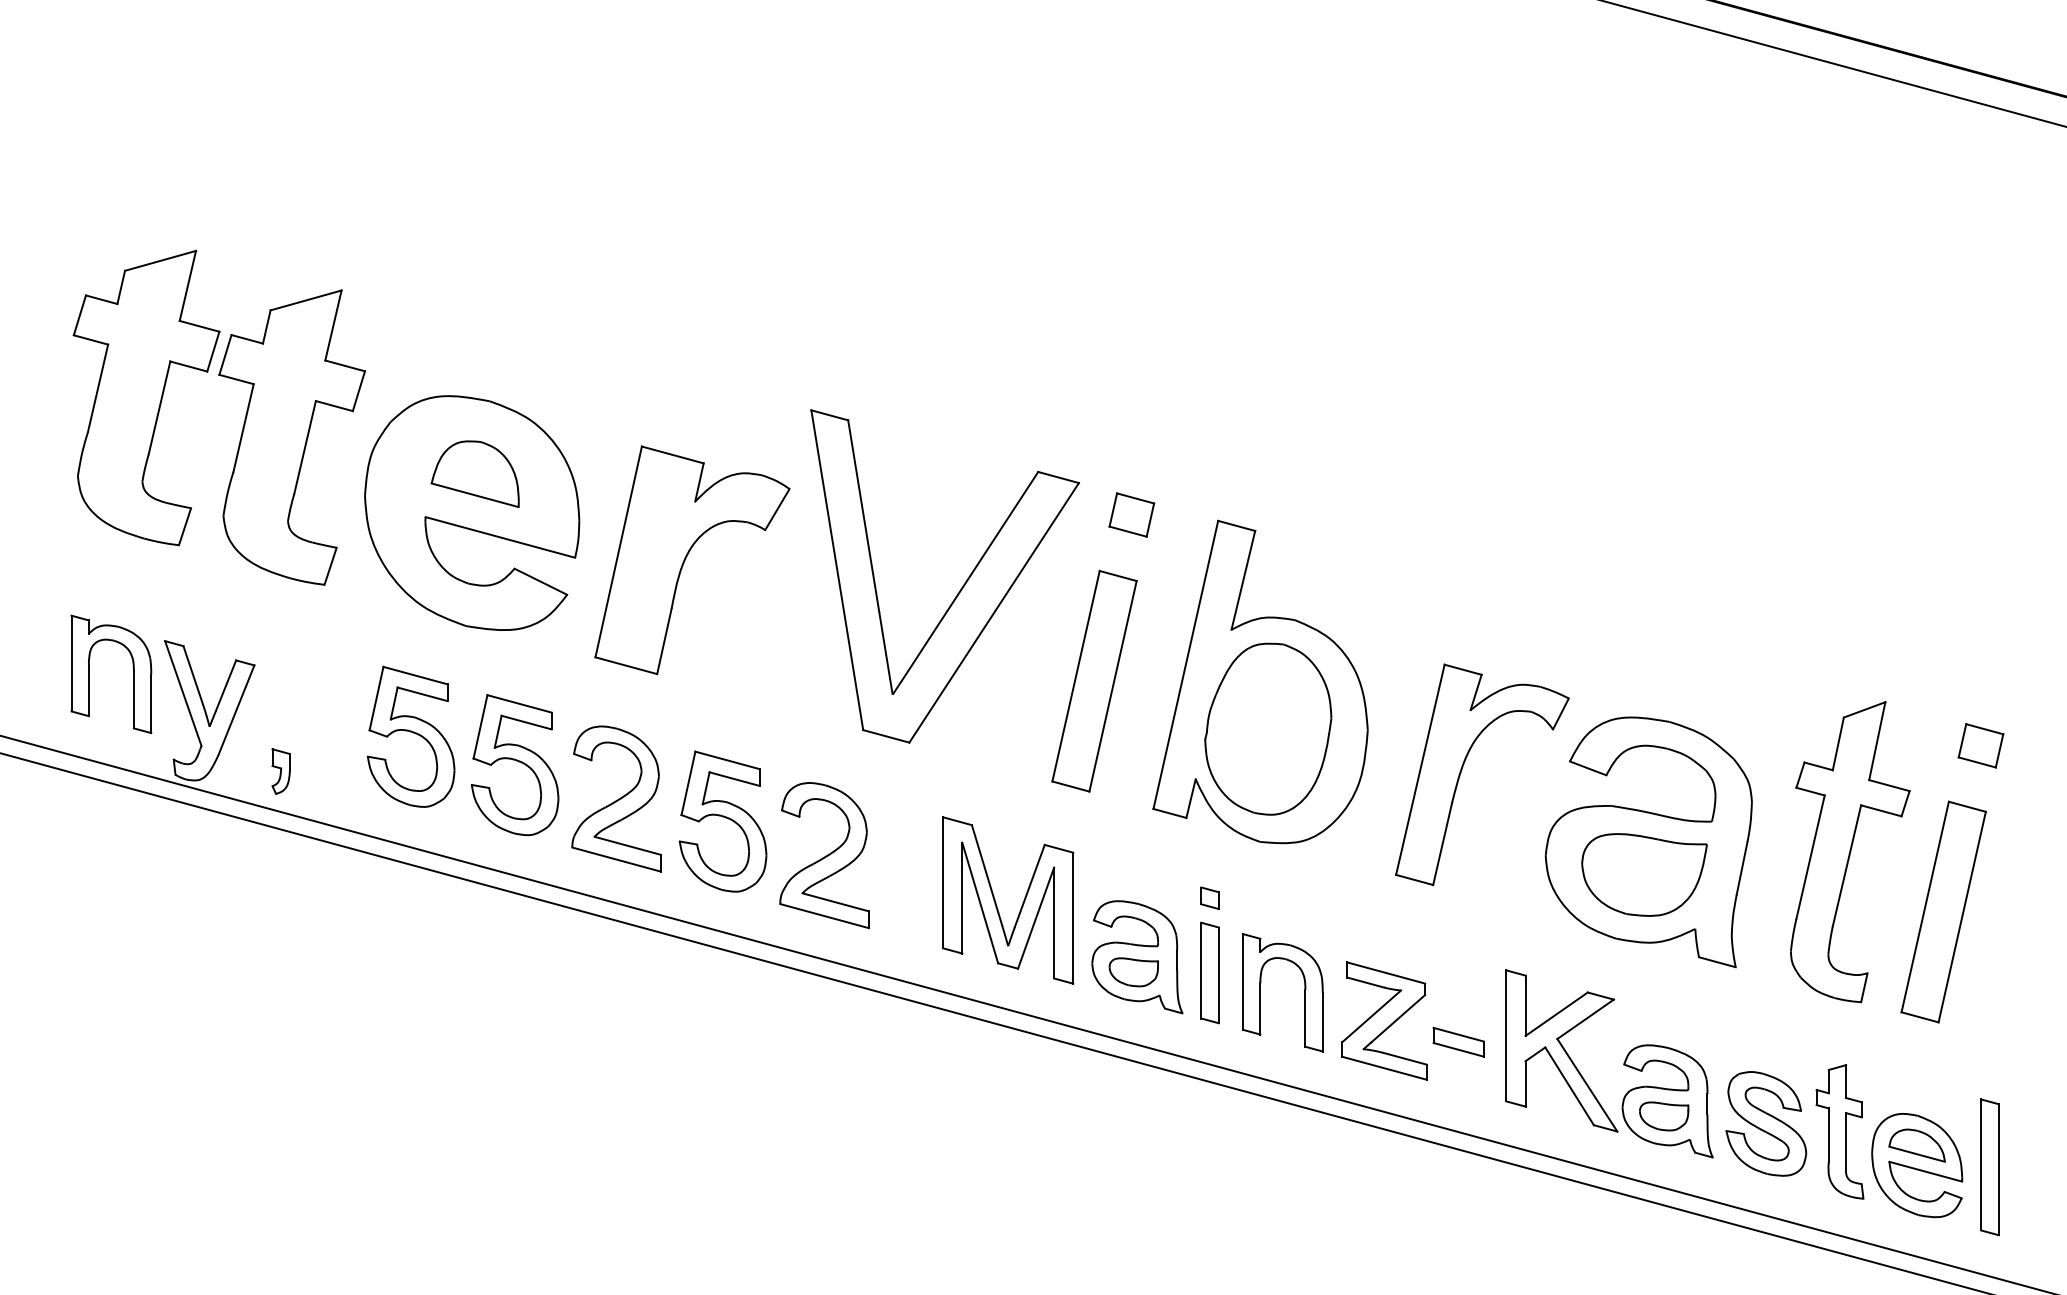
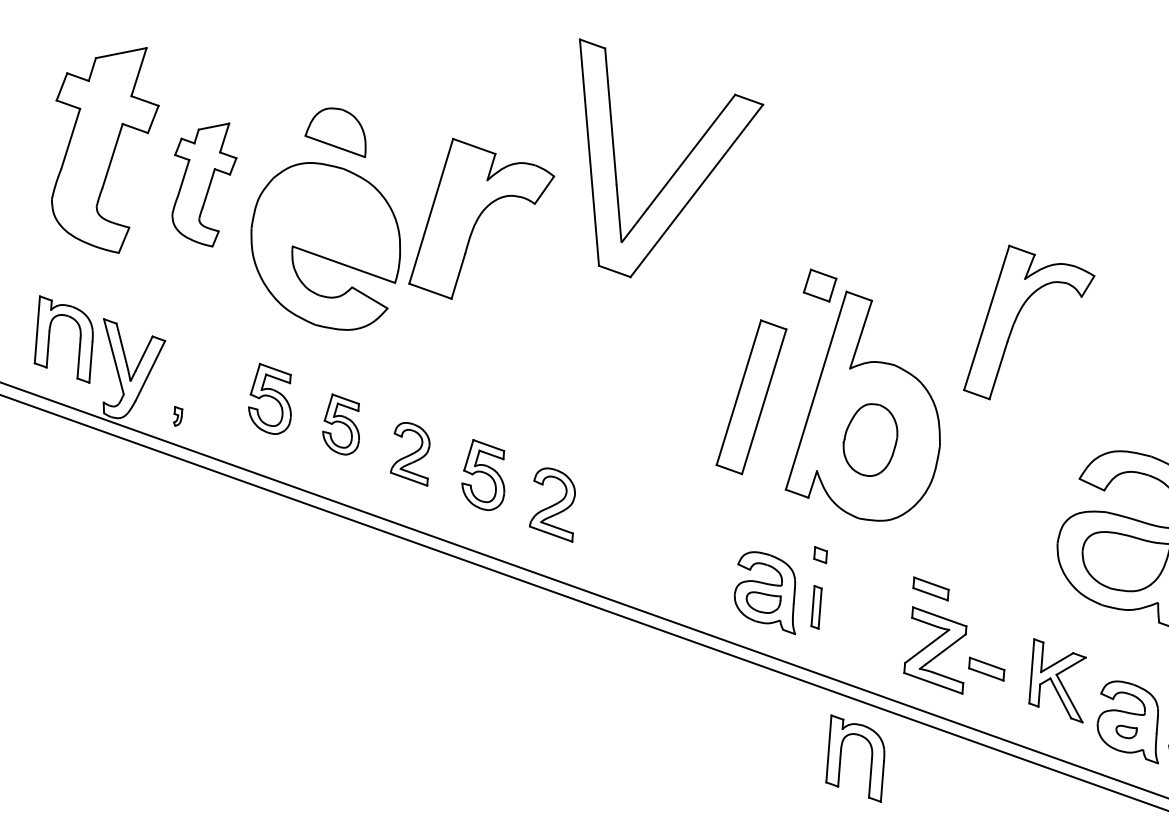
part: (291, 437) -> (203, 183), size x0.6
part: (474, 473) -> (336, 131), moved
part: (1131, 514) -> (819, 285), moved
part: (686, 558) -> (478, 219), moved
part: (962, 585) -> (676, 170), moved
part: (1268, 728) -> (870, 439), size x0.6
part: (411, 736) -> (271, 399), size x0.7
part: (514, 765) -> (341, 424), size x0.6
part: (1463, 767) -> (1017, 318), moved
part: (280, 771) -> (177, 416), size x0.6
part: (616, 798) -> (411, 453), size x0.6
part: (722, 821) -> (483, 475), size x0.7
part: (824, 855) -> (553, 504), size x0.7
part: (997, 905) -> (671, 548), removed
part: (1370, 933) -> (930, 588), added
part: (1209, 972) -> (816, 607), size x0.6
part: (1260, 992) -> (840, 757), moved
part: (1561, 1050) -> (1058, 680), size x0.7
part: (1664, 1116) -> (1126, 732), size x0.6

